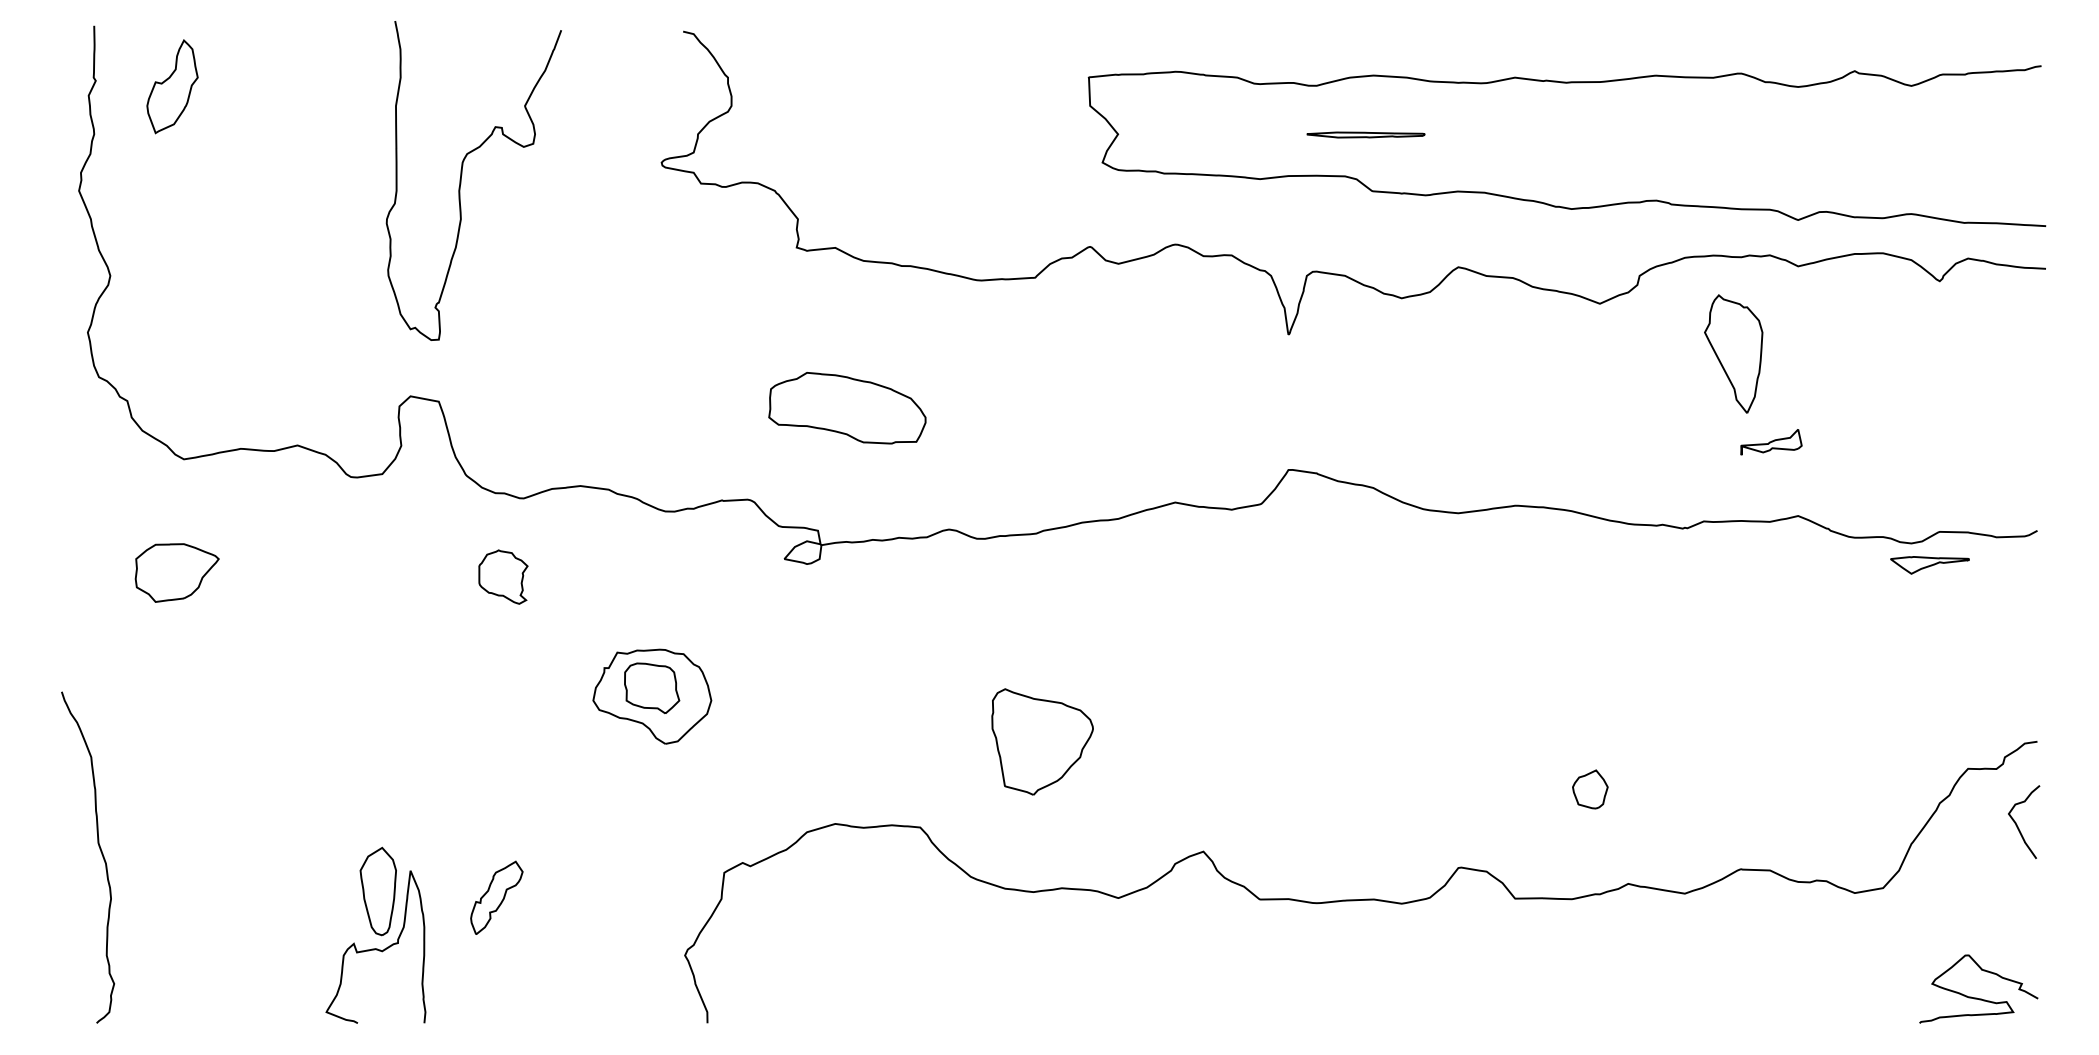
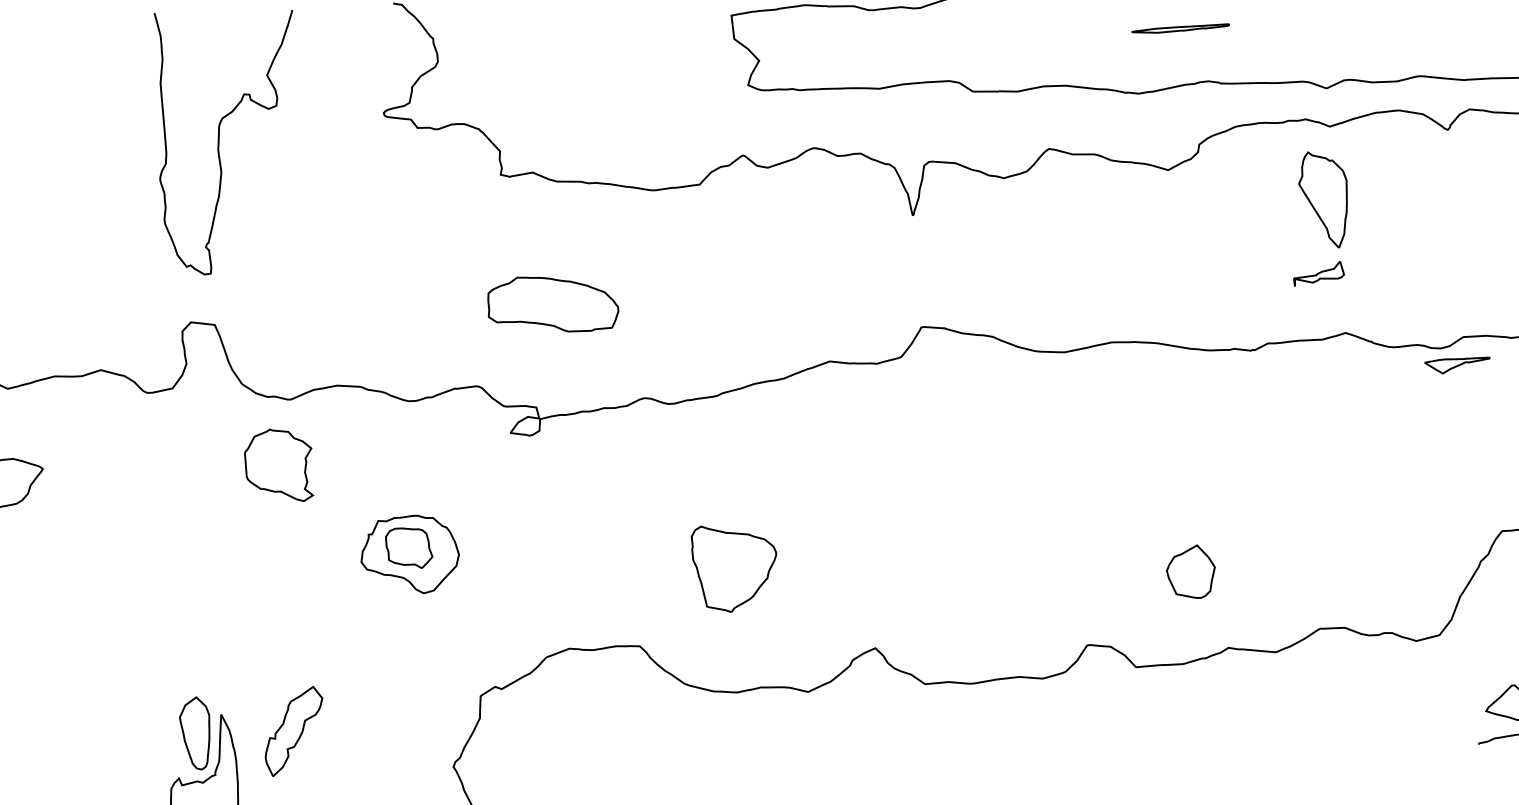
part: (1365, 134) -> (1180, 28), moved
part: (1733, 353) -> (1323, 199), moved
part: (503, 576) -> (279, 465), size x1.67
part: (1590, 789) -> (1191, 572), size x1.67
part: (496, 897) -> (293, 731), size x1.43

